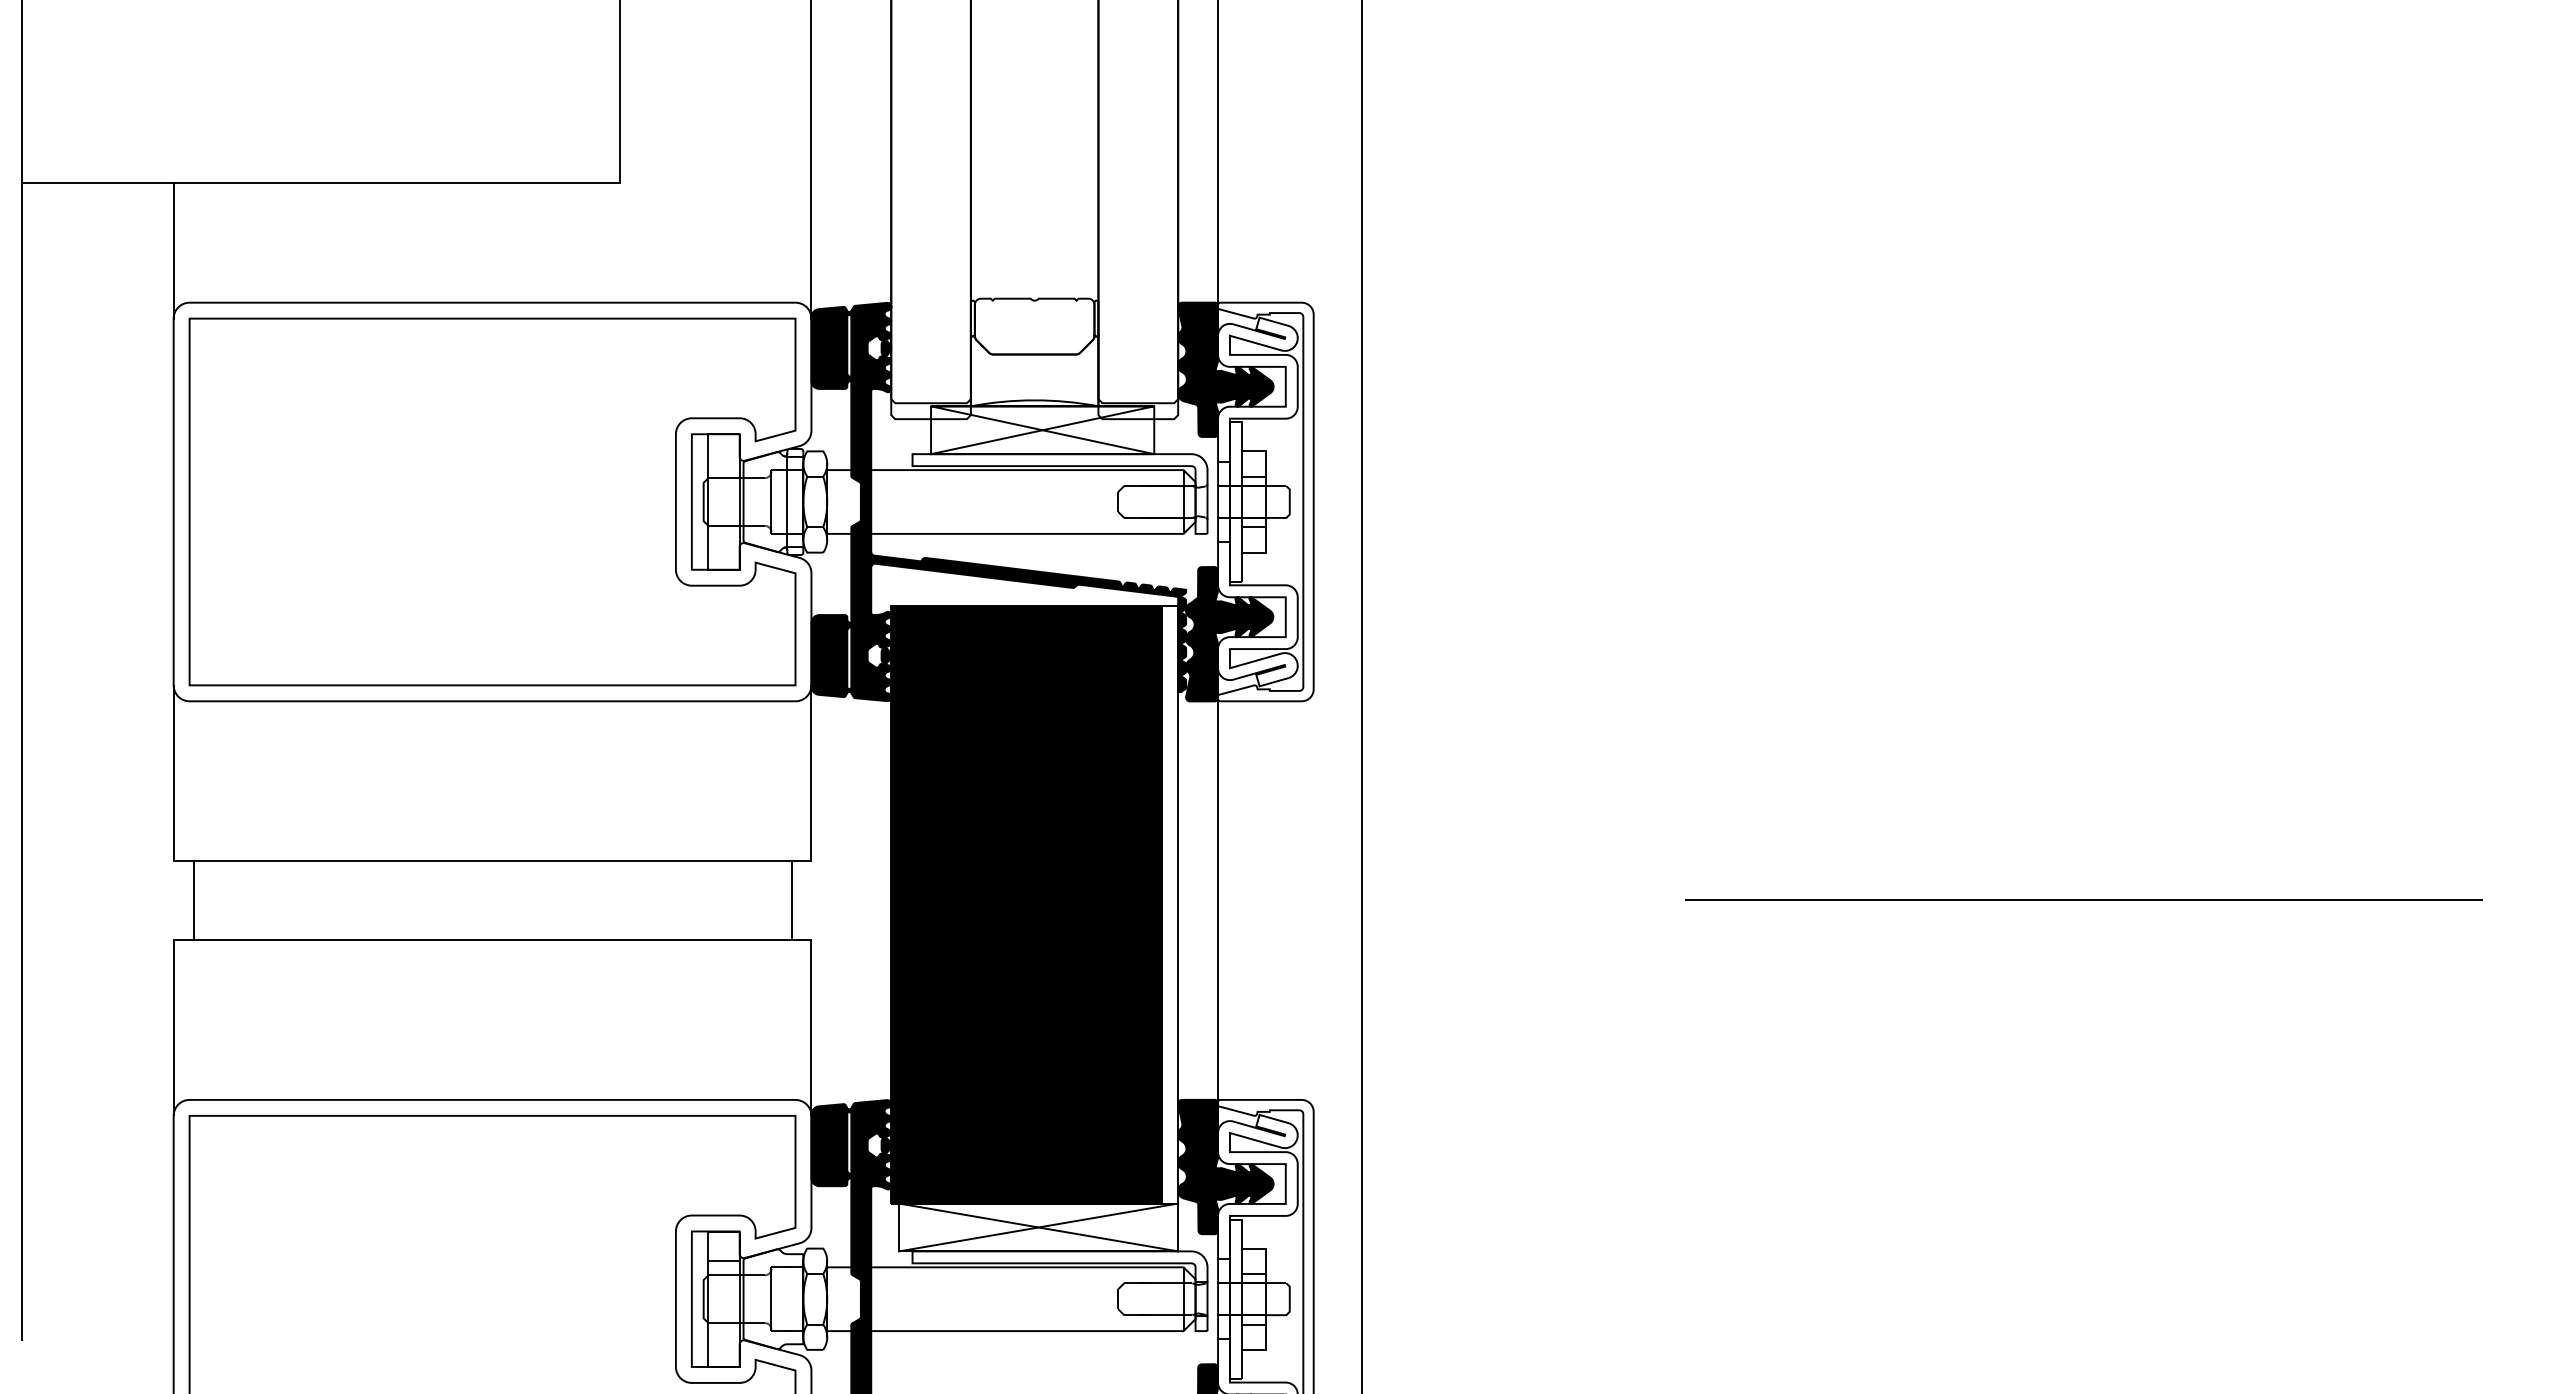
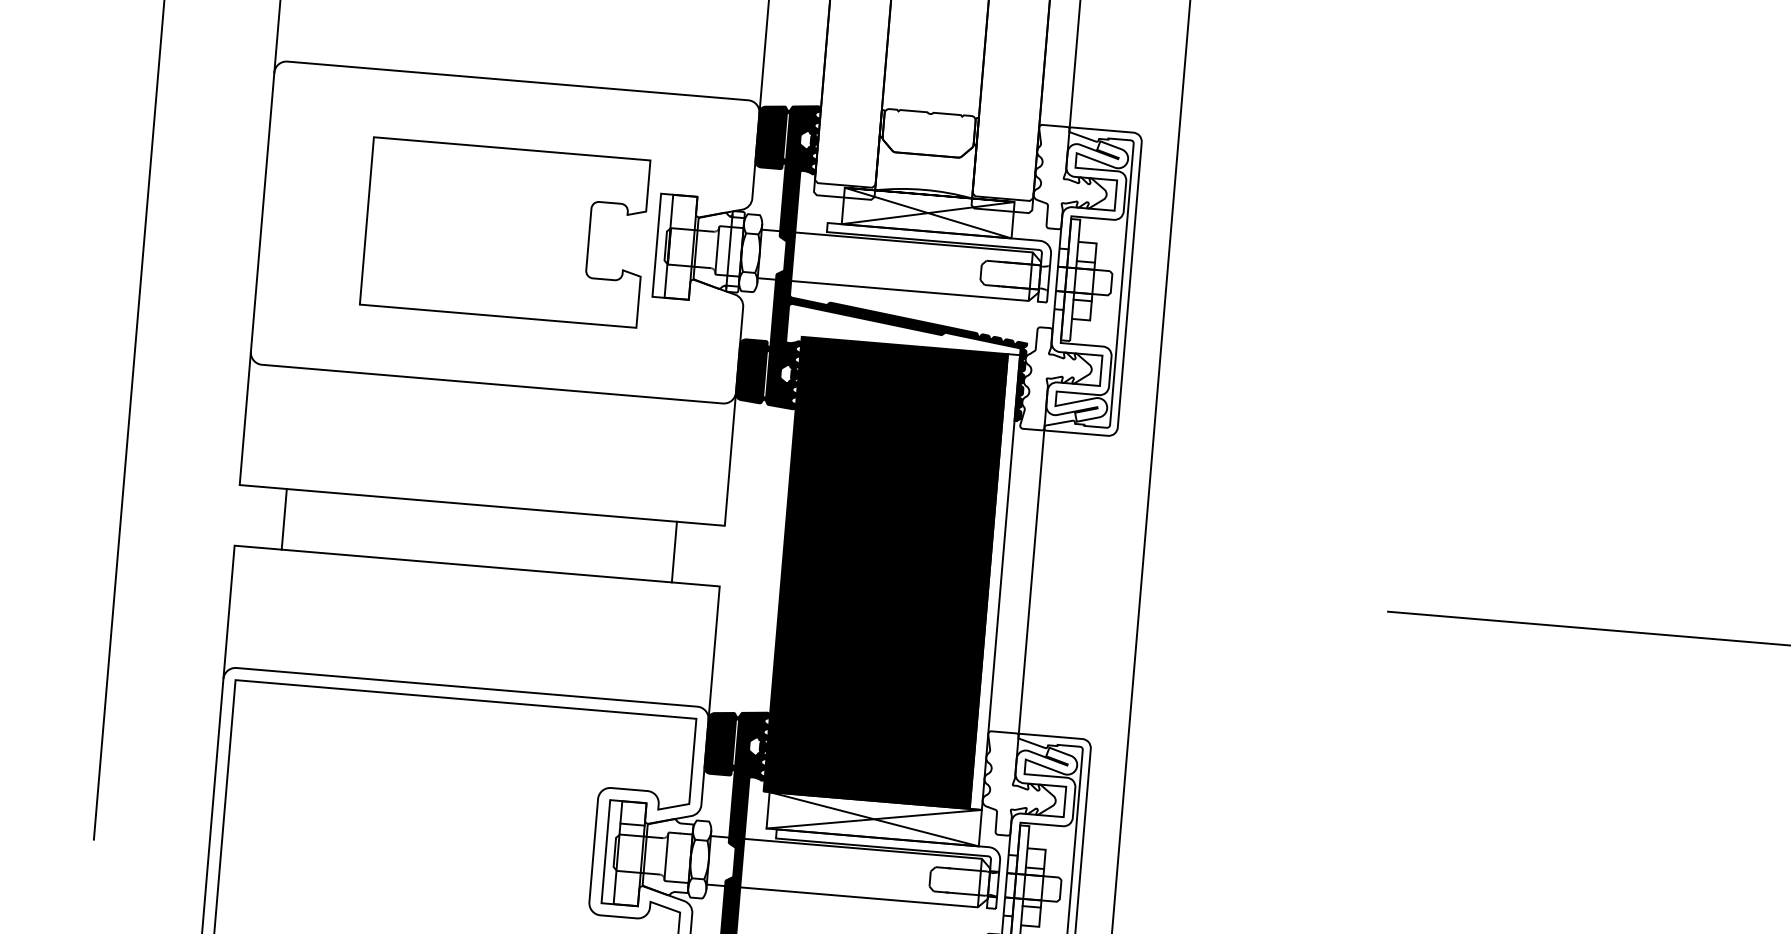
fill: (1225, 369) -> (1071, 178), removed
part: (492, 501) -> (505, 232), size x0.6
fill: (1229, 633) -> (1057, 379), removed
line: (193, 900) -> (284, 519), moved
line: (791, 900) -> (674, 552), moved
fill: (1225, 1166) -> (1020, 784), removed

